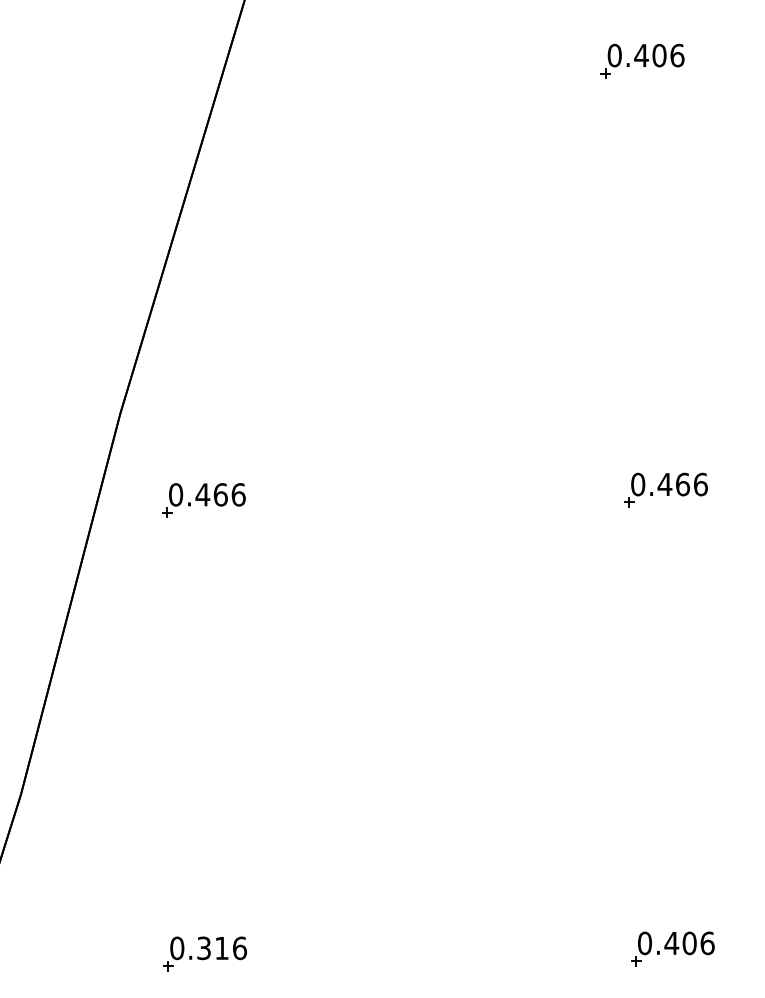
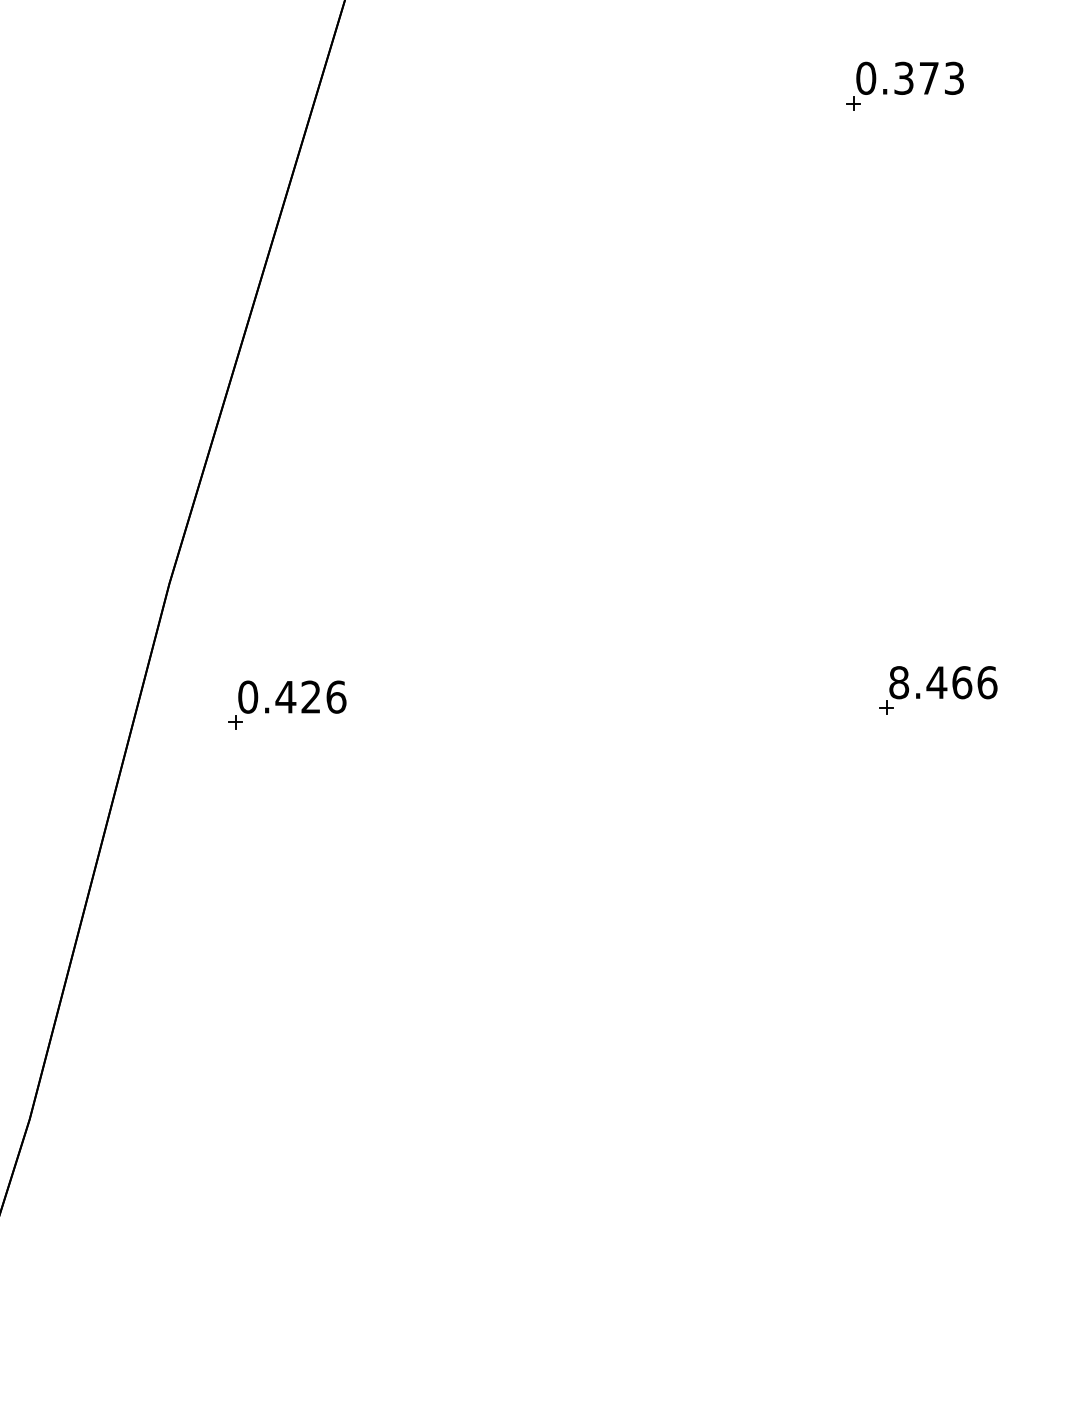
text: (659, 55) -> (929, 78), 0.406 -> 0.373
text: (638, 484) -> (899, 682), 0.466 -> 8.466
text: (220, 494) -> (310, 696), 0.466 -> 0.426
part: (672, 948) -> (947, 1336), removed
part: (205, 953) -> (289, 1343), removed

